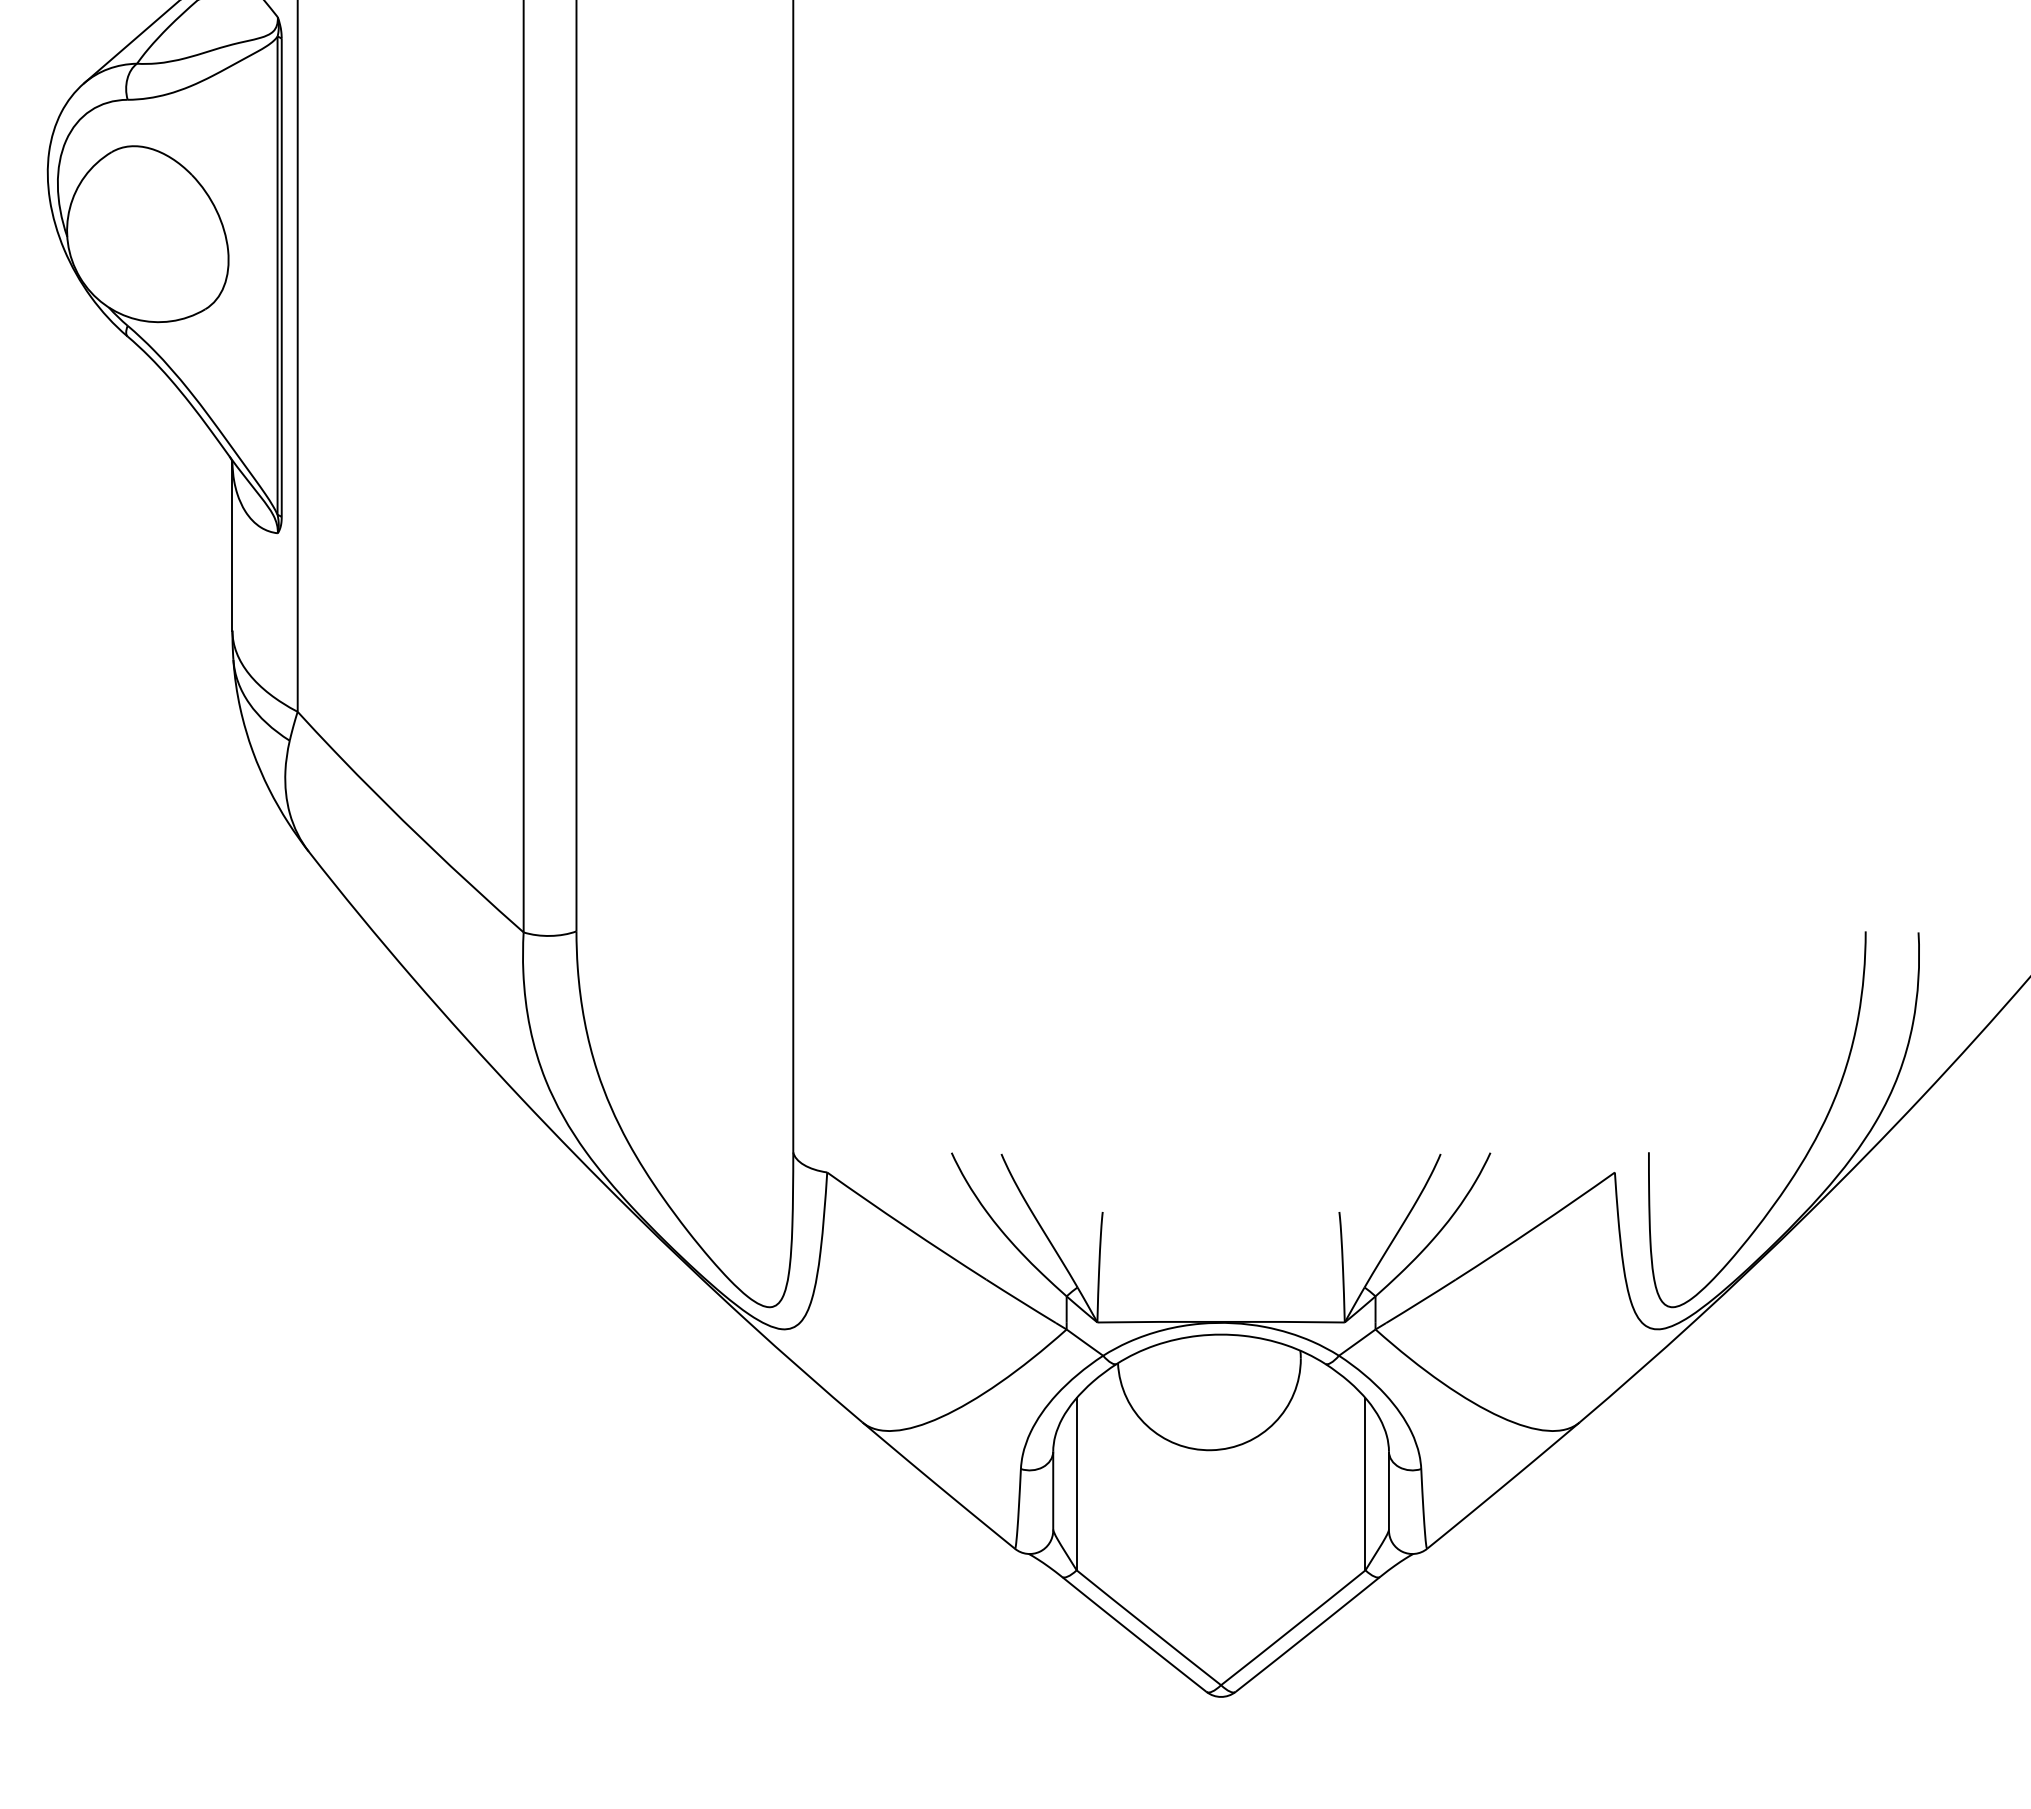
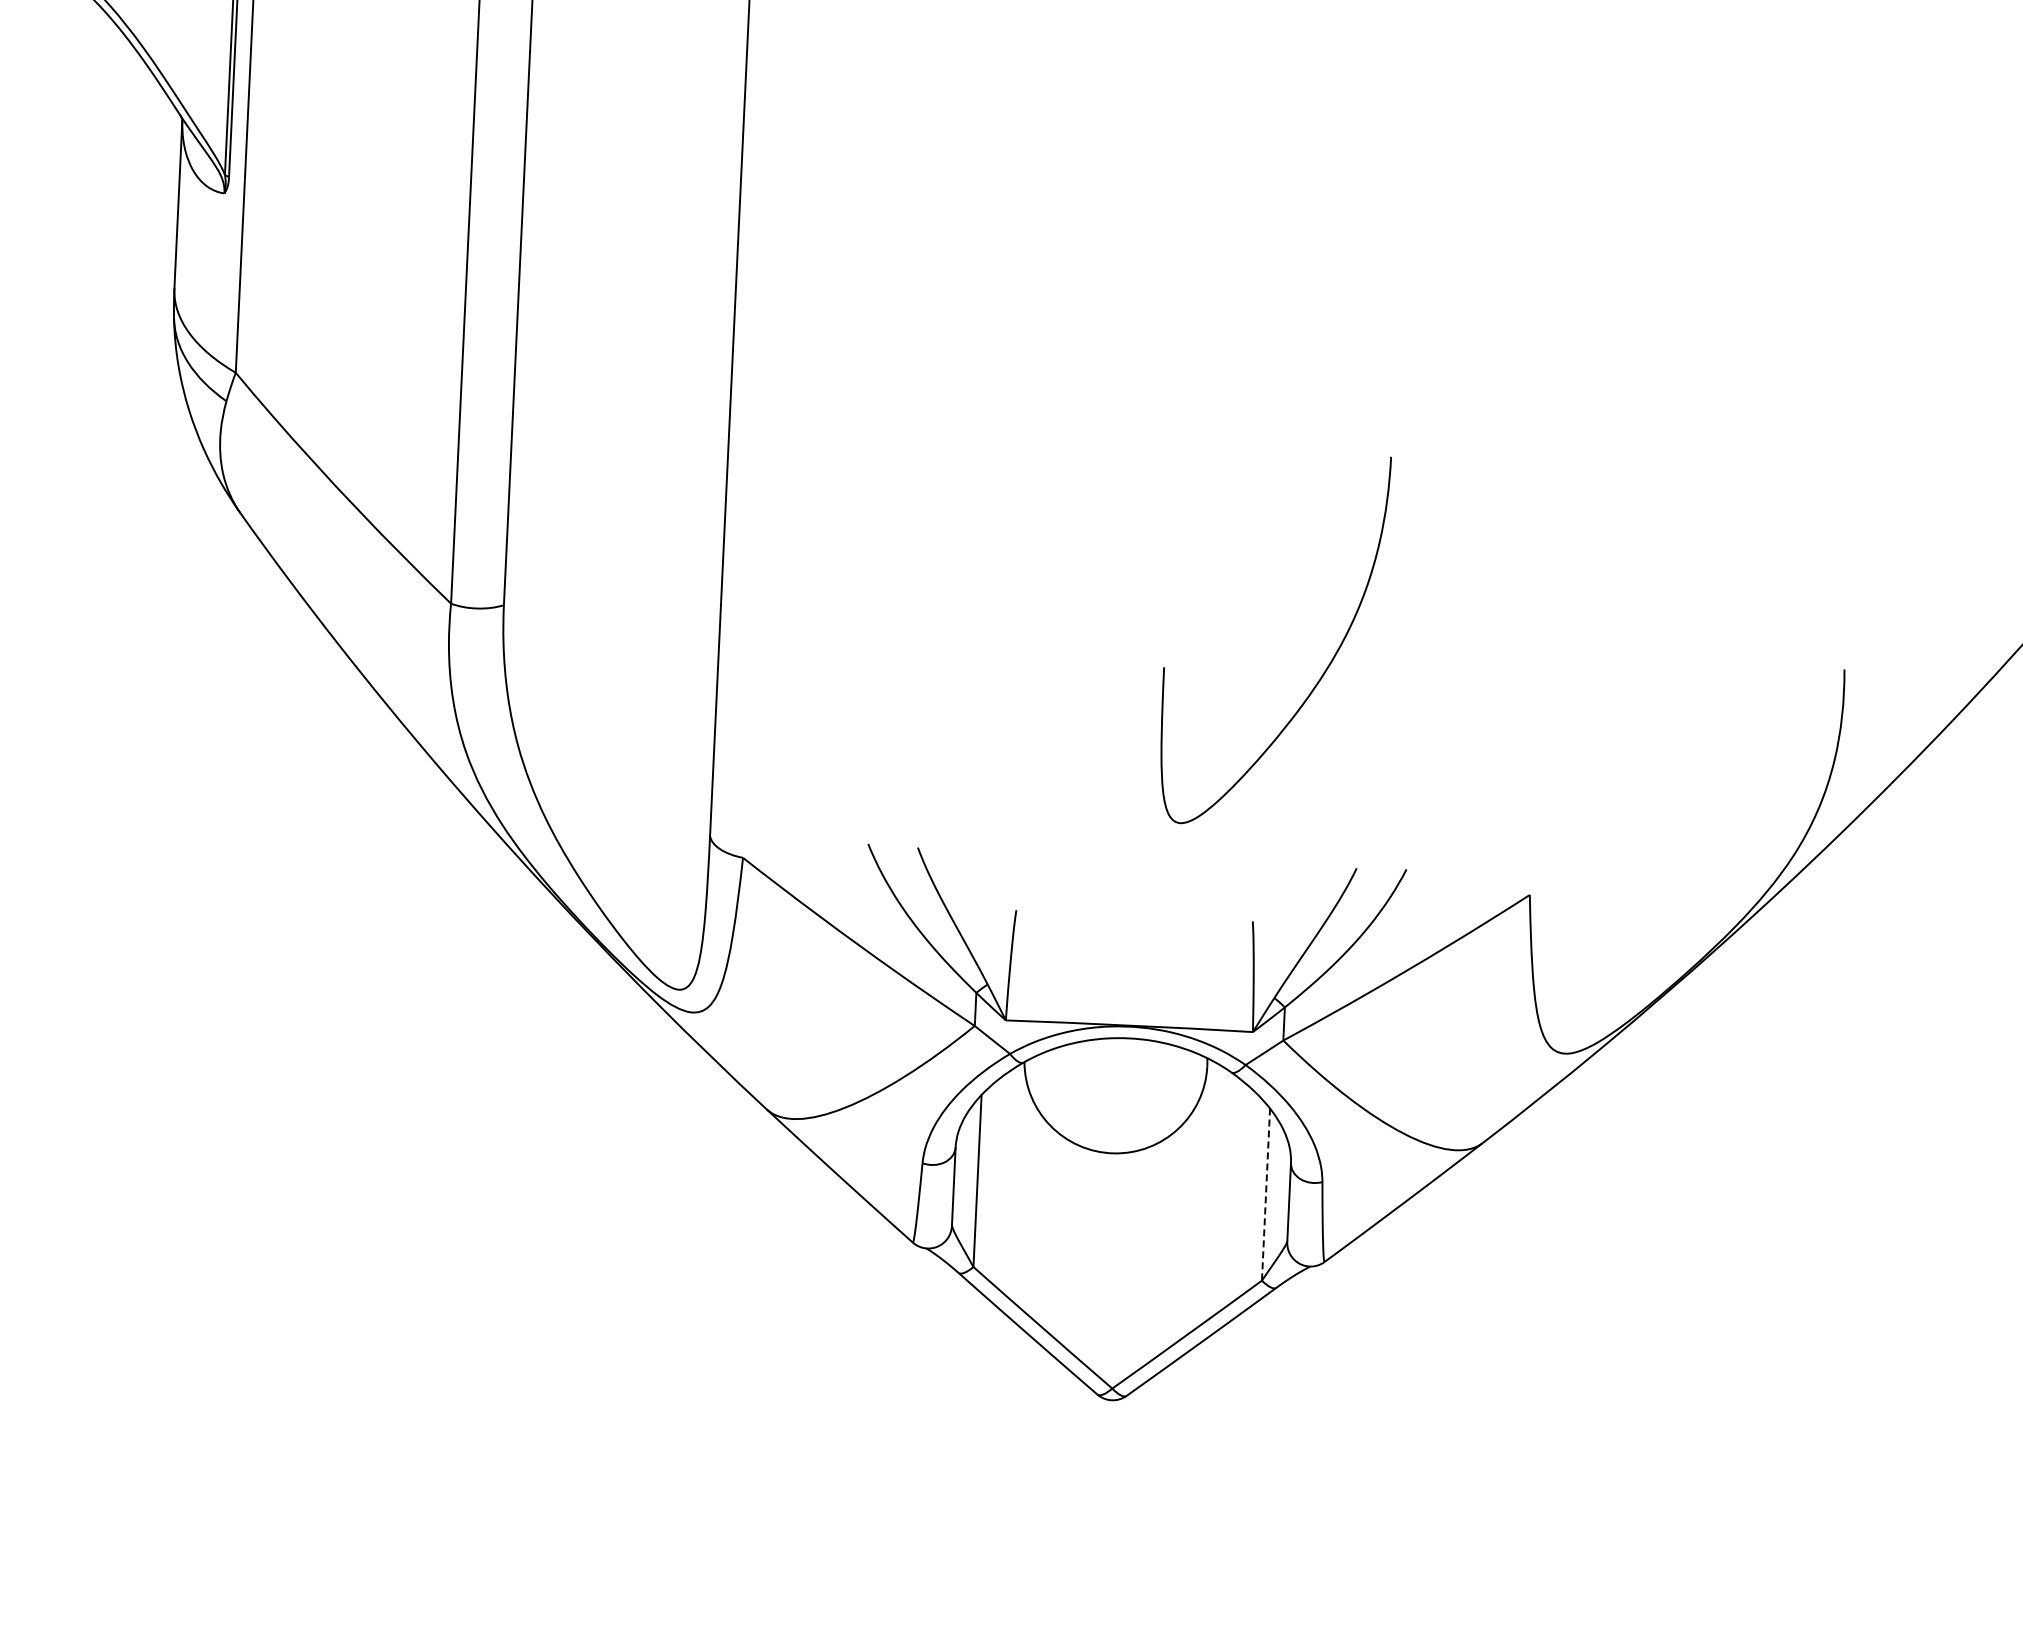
curve: (1809, 1147) -> (1324, 670), moved
line: (1365, 1484) -> (1266, 1194), solid -> dashed

